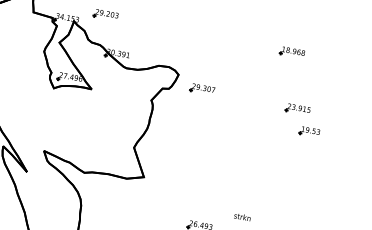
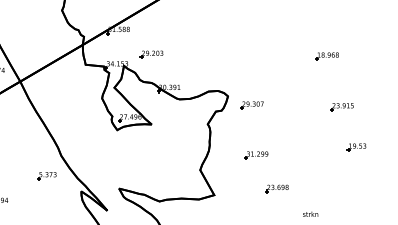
part: (309, 131) -> (356, 147), moved
part: (196, 143) -> (256, 155), added
part: (211, 182) -> (276, 188), added

